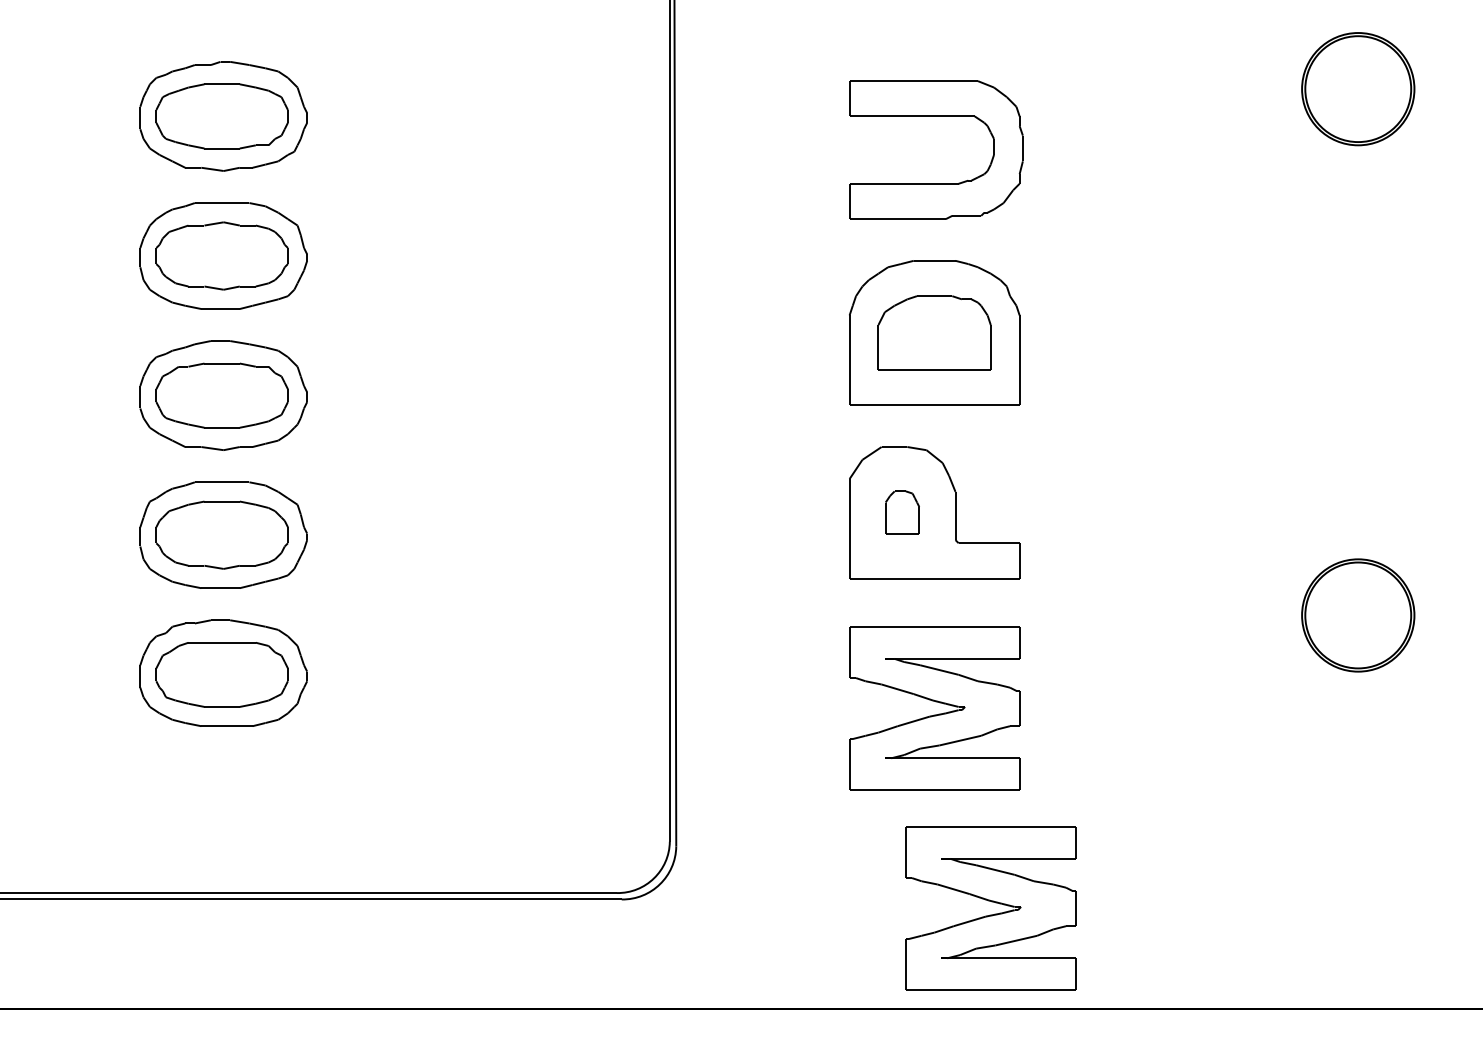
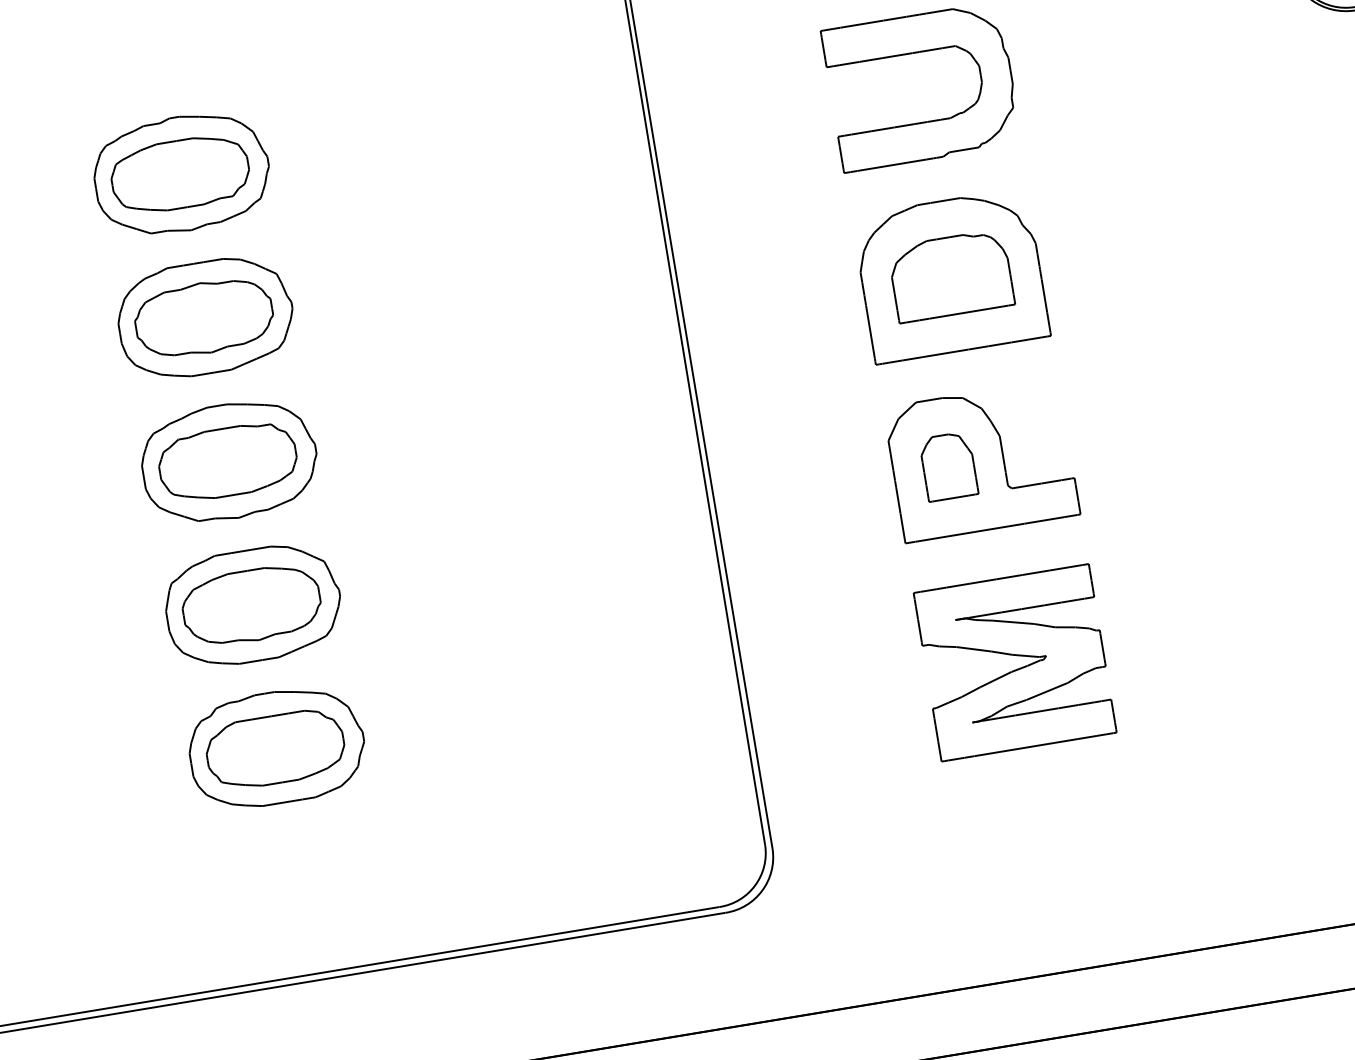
part: (902, 512) -> (948, 466), size x1.43
part: (990, 908) -> (1106, 859), removed

